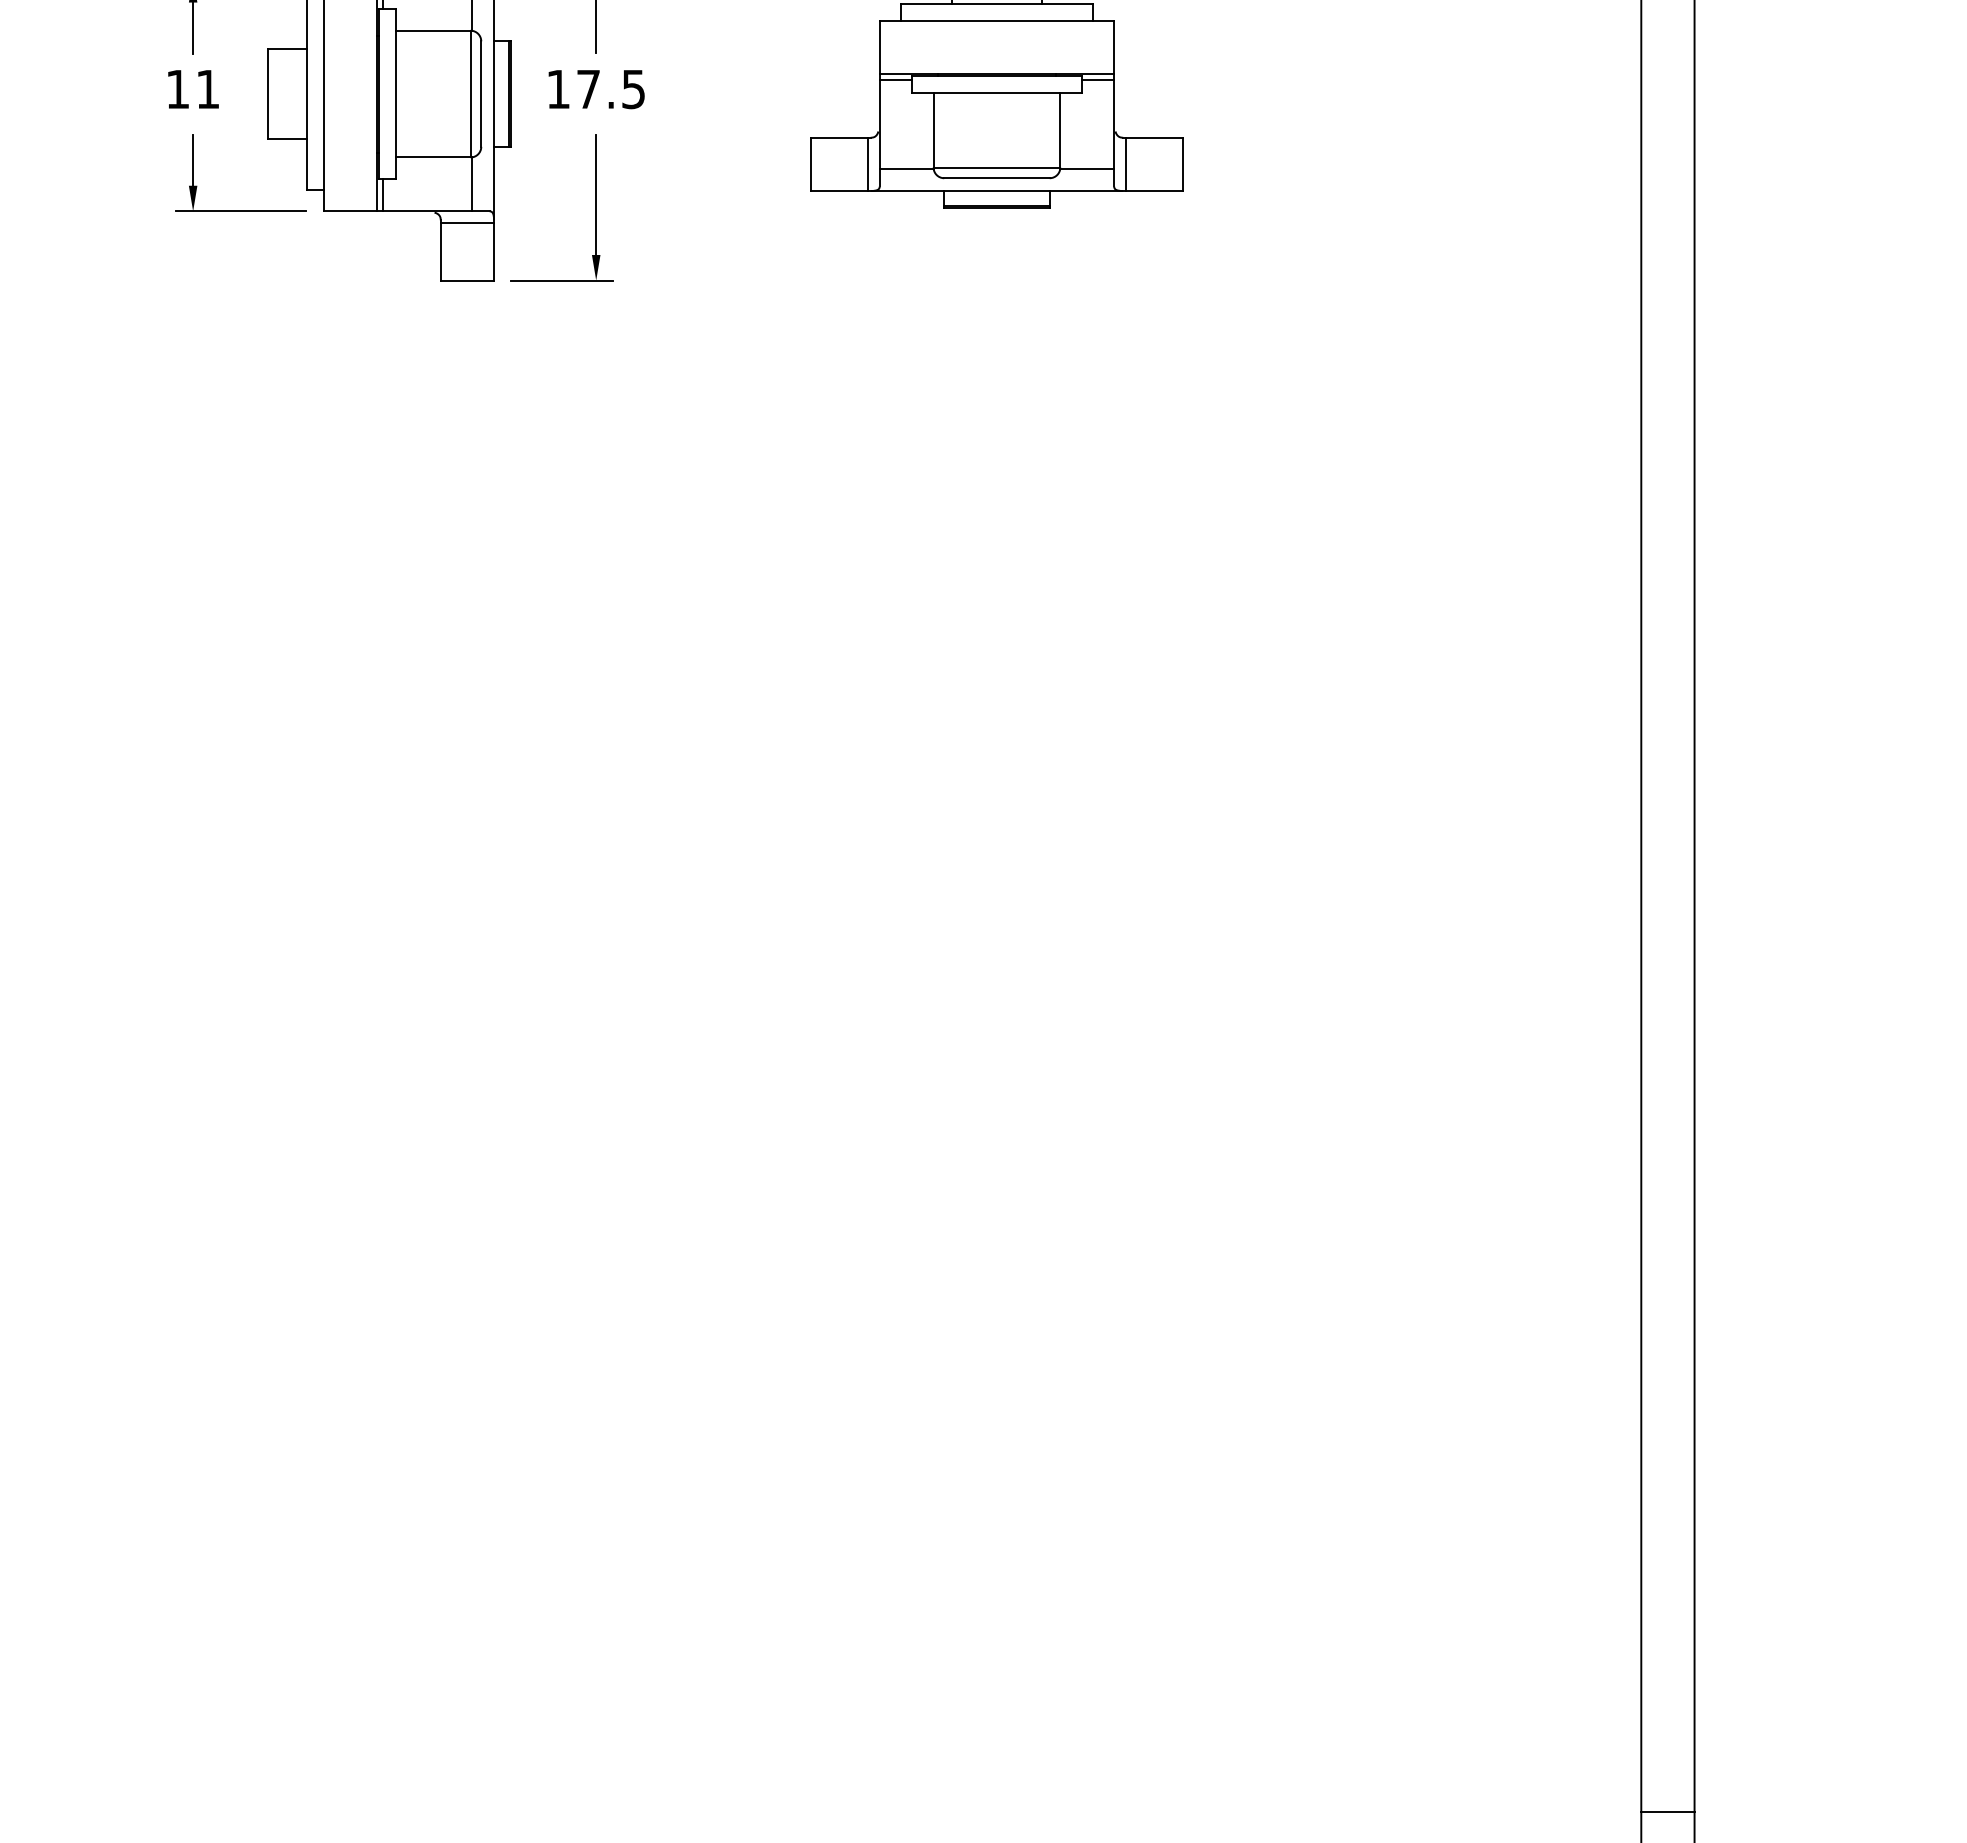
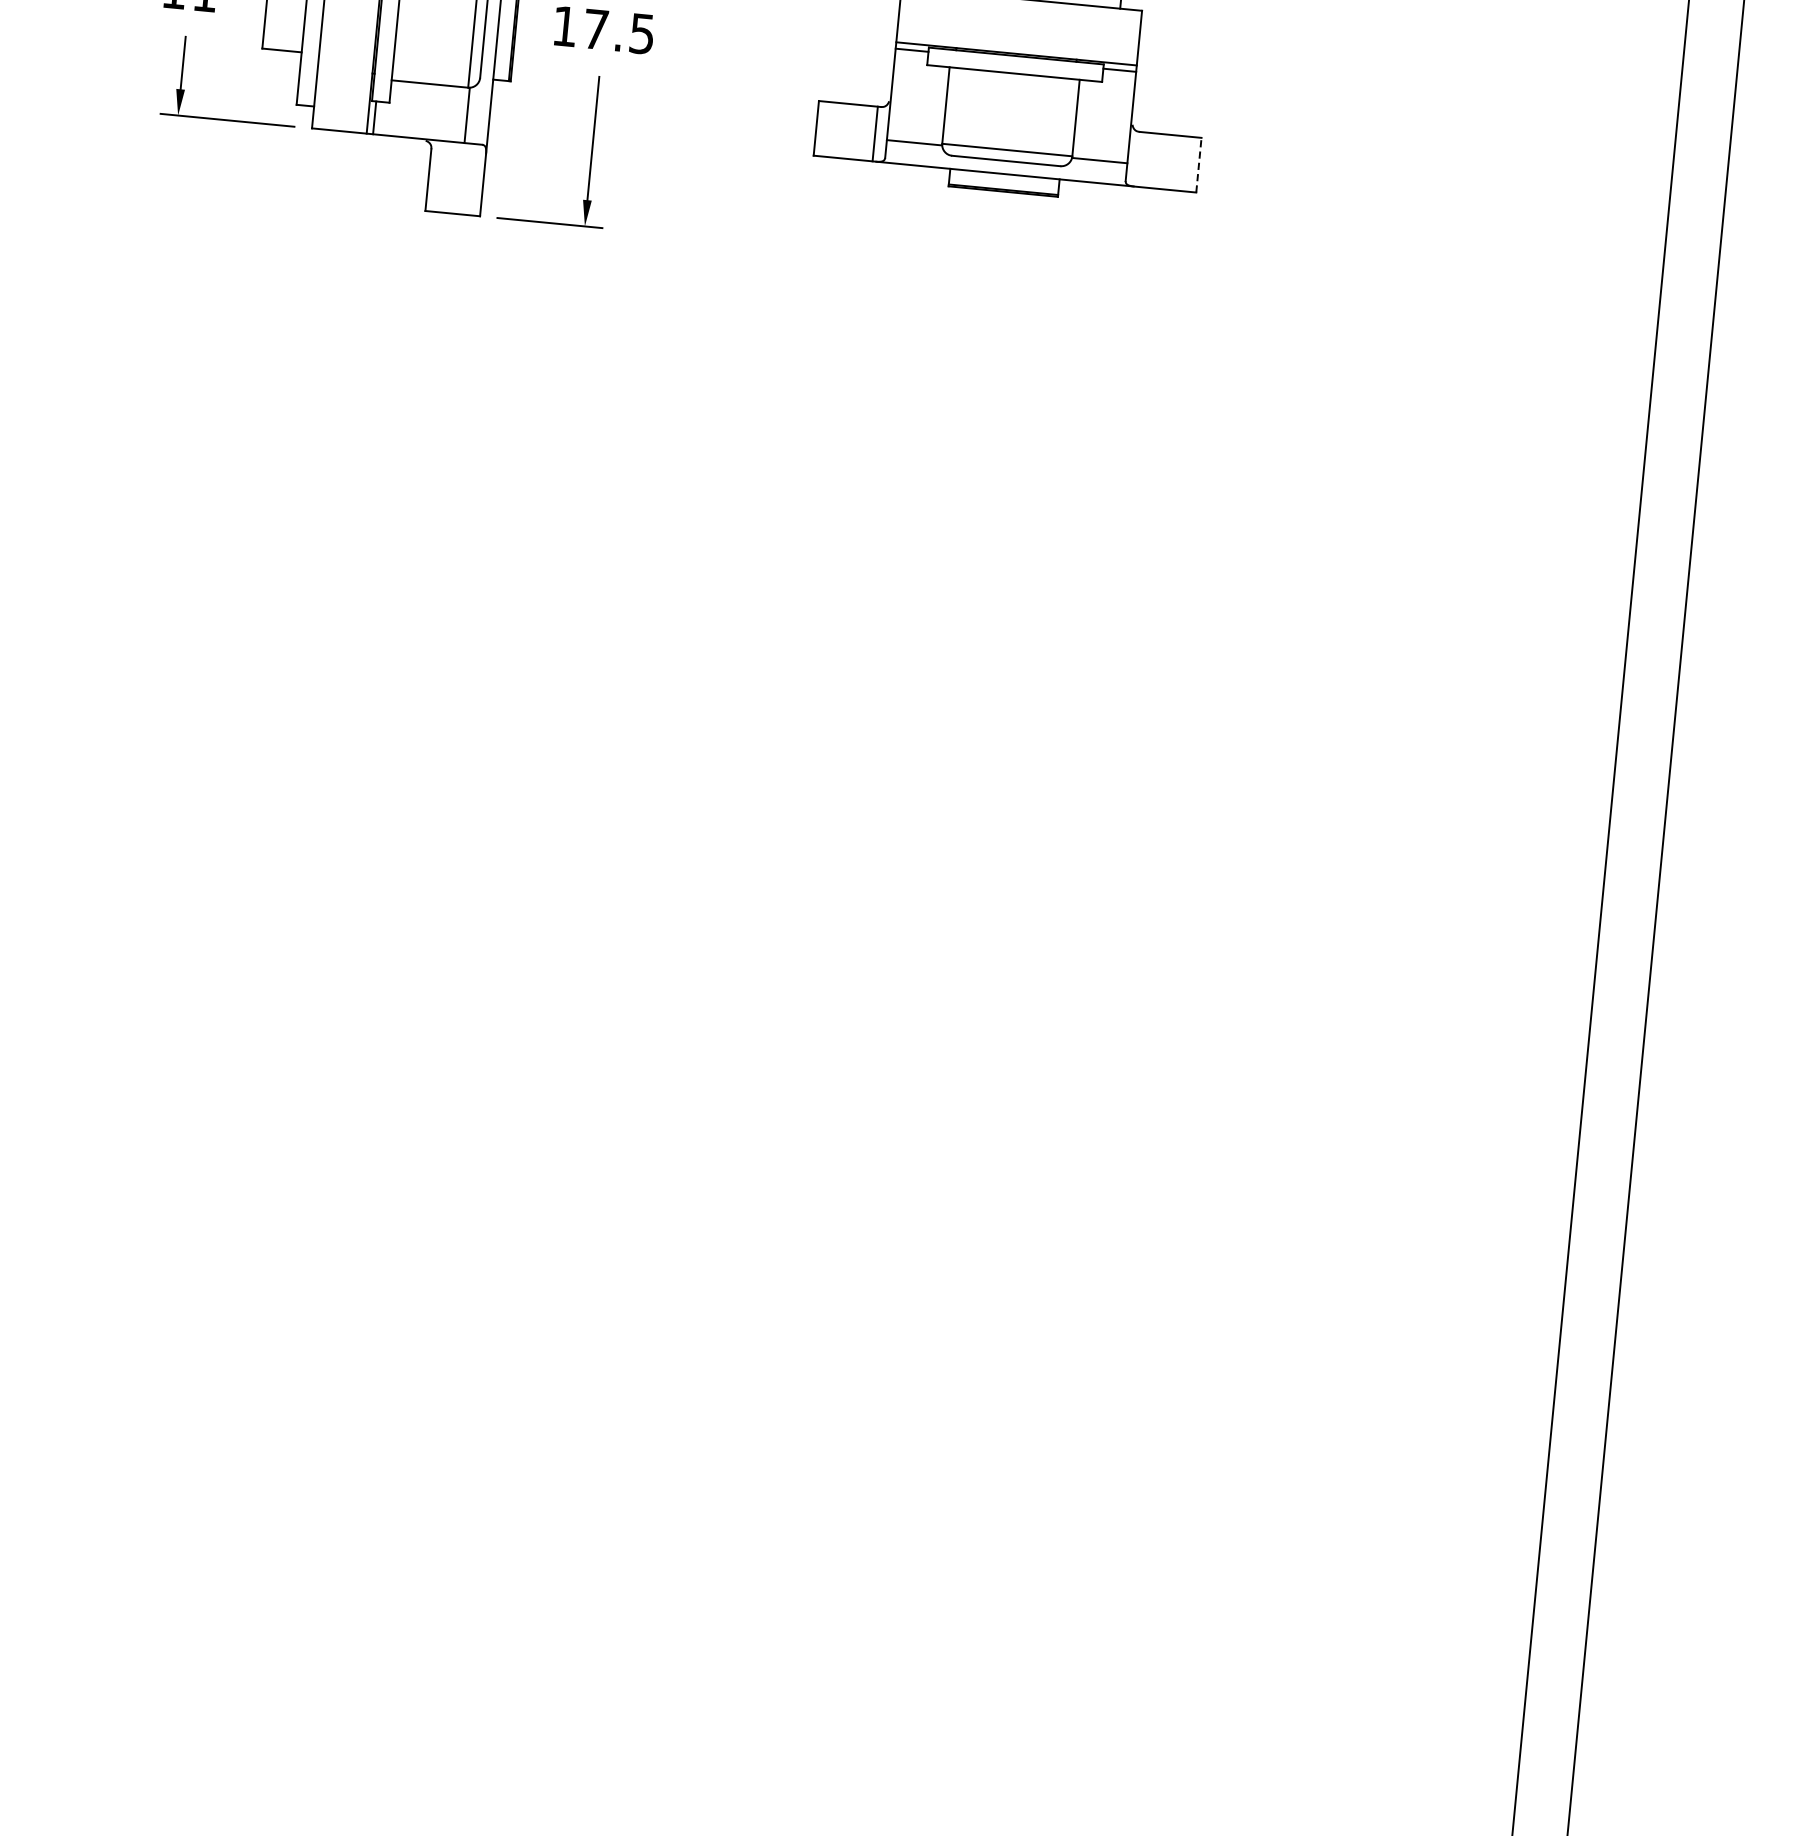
line: (1125, 164) -> (1139, 159), removed
line: (1183, 164) -> (1199, 165), solid -> dashed
line: (467, 223) -> (458, 155), removed

